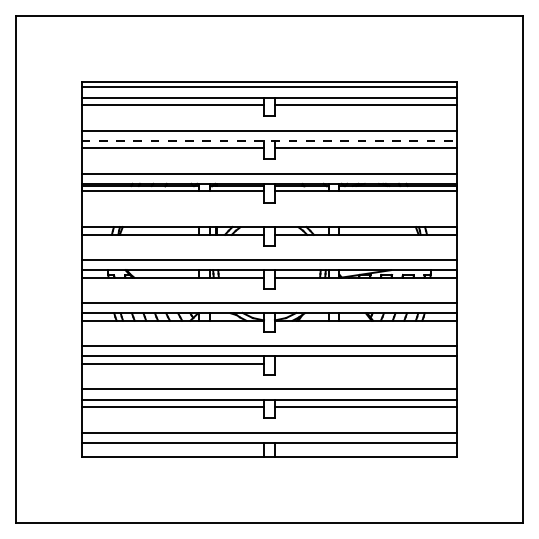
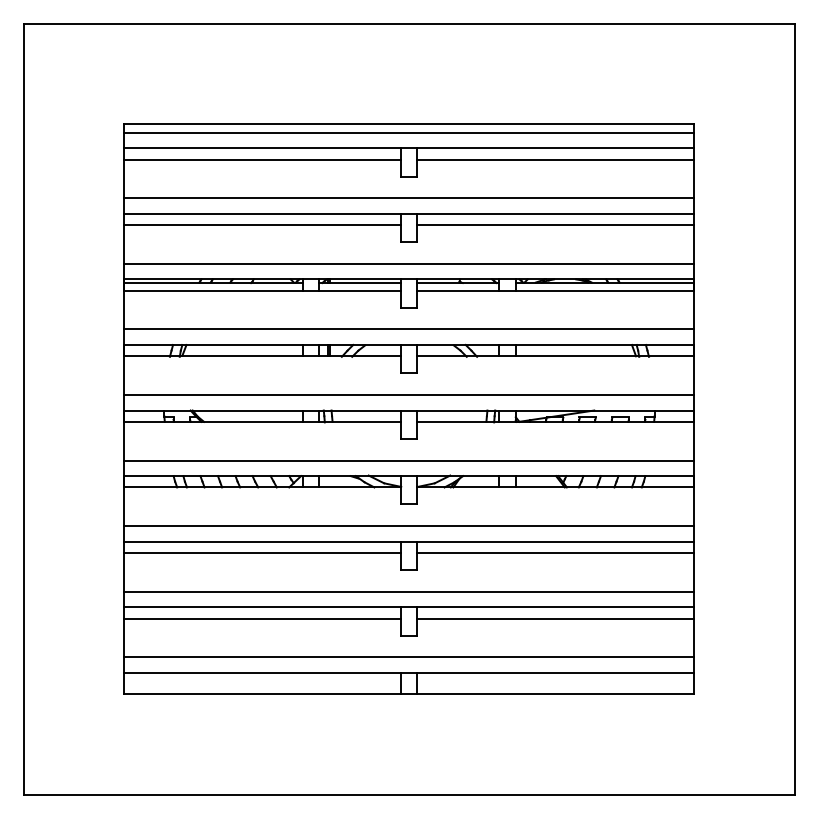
line: (269, 140) -> (409, 213), dashed -> solid
line: (268, 216) -> (407, 328), added
line: (365, 363) -> (555, 552), added

